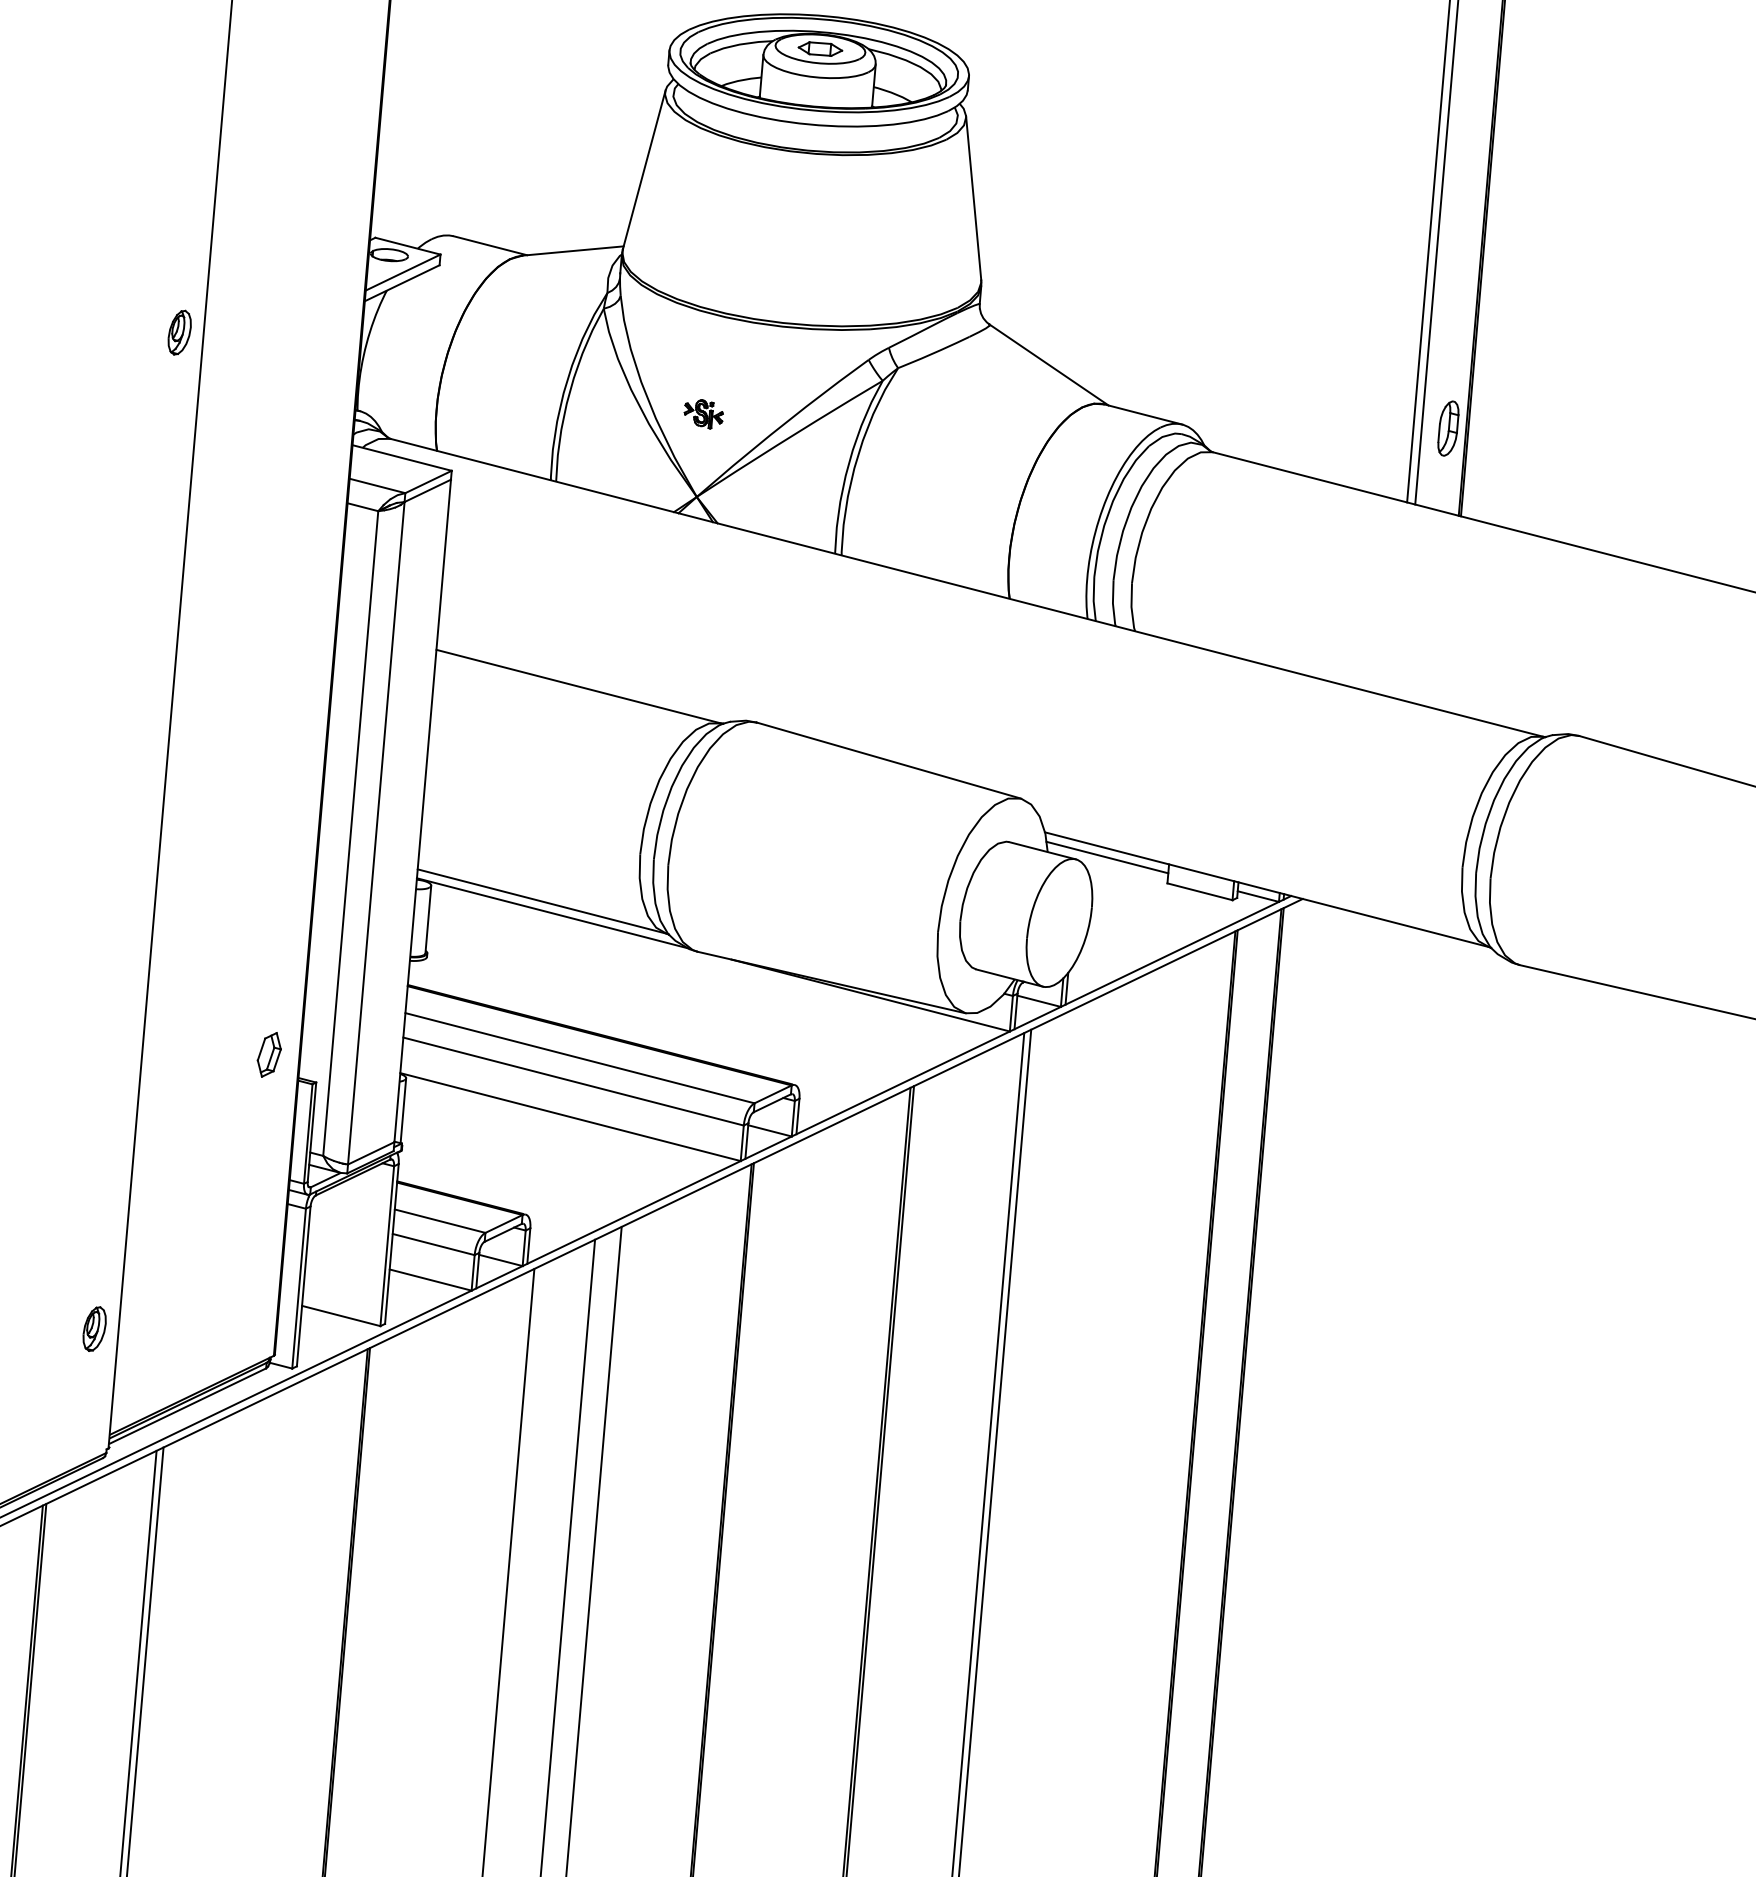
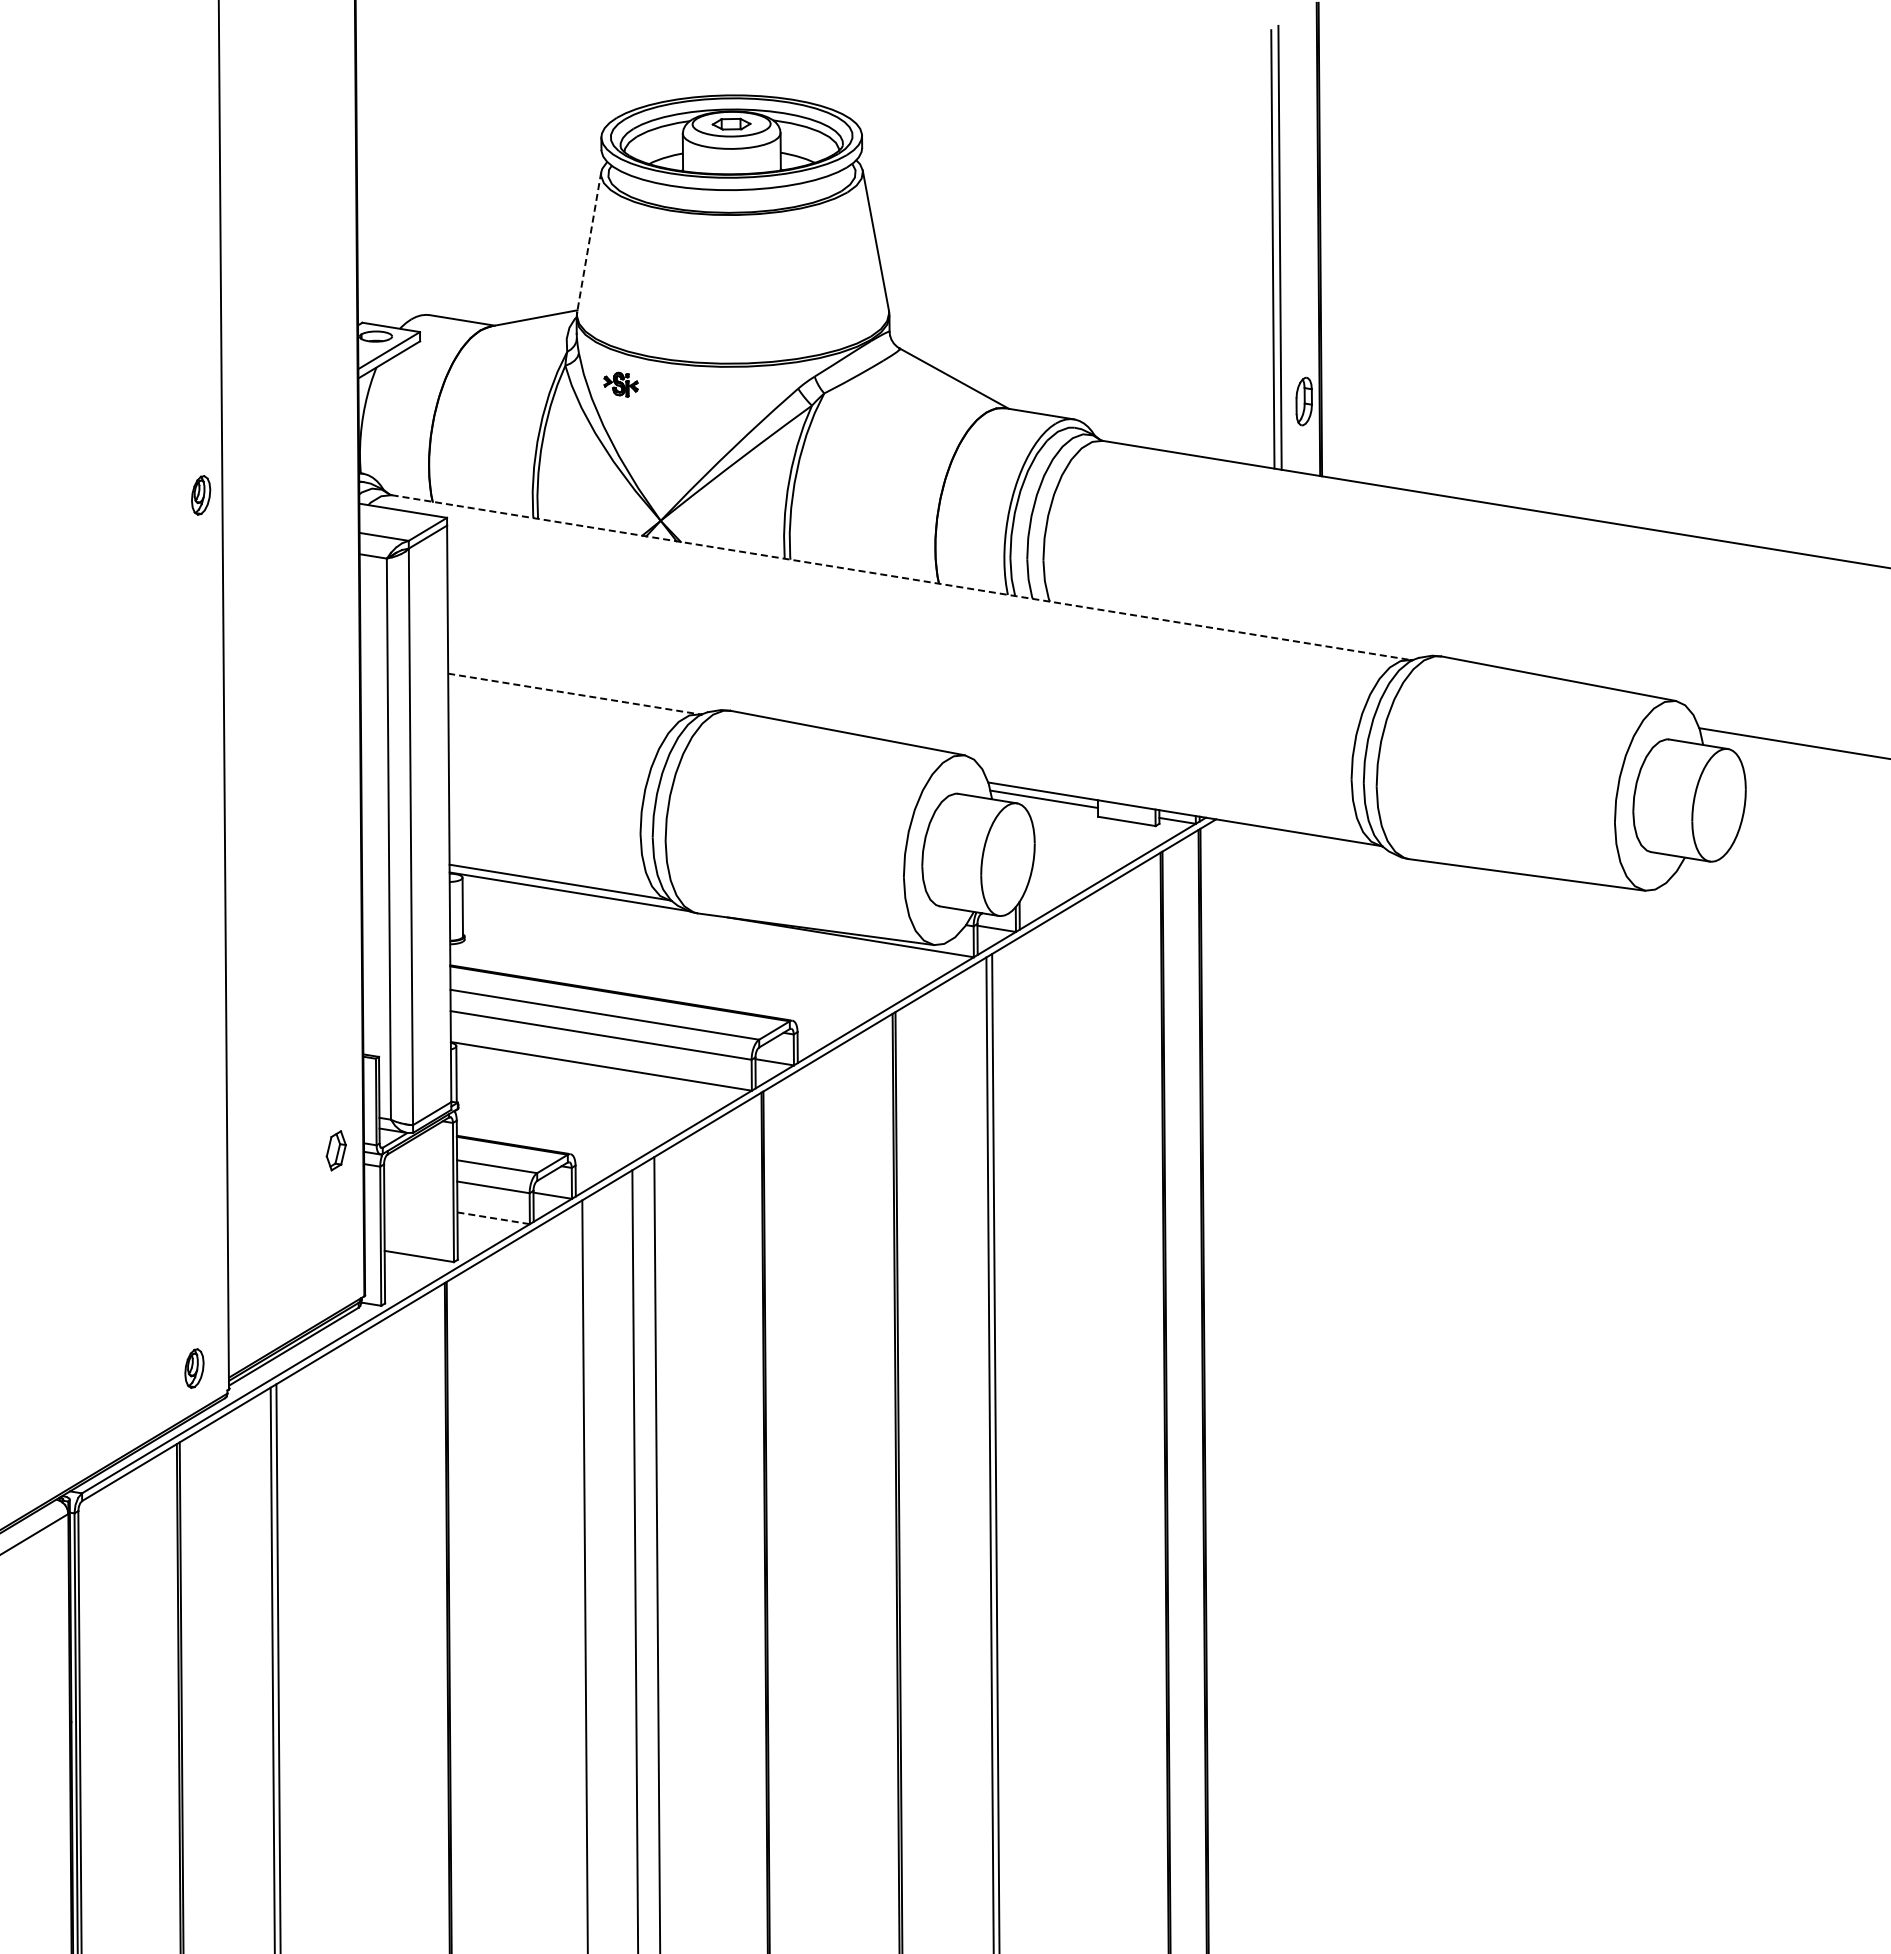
line: (644, 169) -> (589, 242), solid -> dashed
part: (180, 332) -> (201, 495), moved
part: (703, 413) -> (620, 384), moved
line: (967, 587) -> (901, 577), solid -> dashed
line: (579, 687) -> (574, 694), solid -> dashed
part: (268, 1054) -> (335, 1150), moved
line: (430, 1280) -> (493, 1218), solid -> dashed
part: (94, 1329) -> (194, 1368), moved

